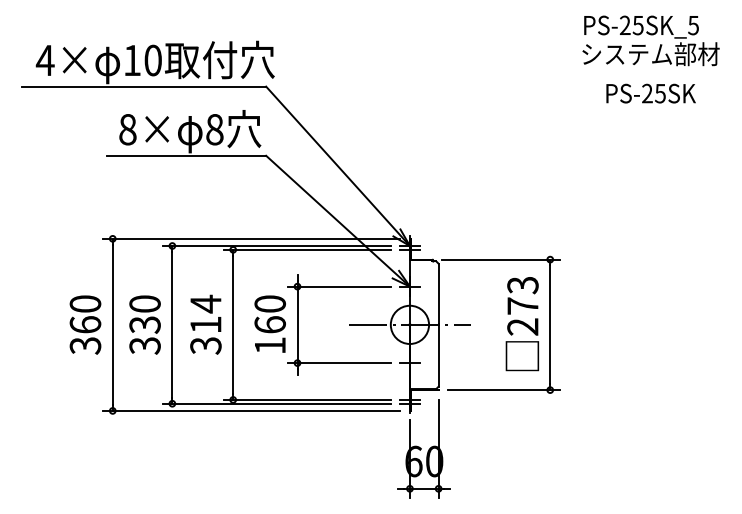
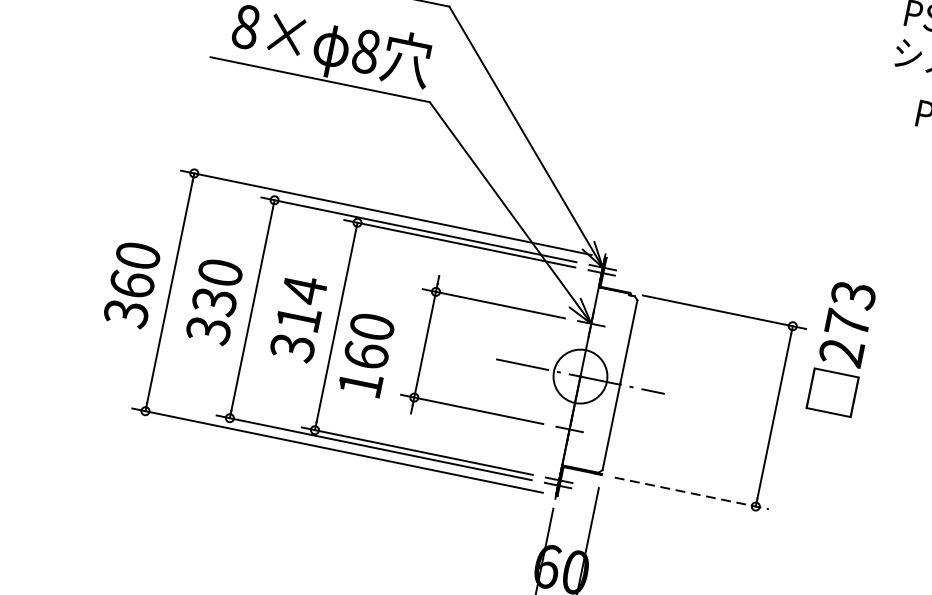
text: (269, 323) -> (365, 353), moved
text: (522, 324) -> (841, 349), moved
line: (503, 390) -> (691, 493), solid -> dashed

